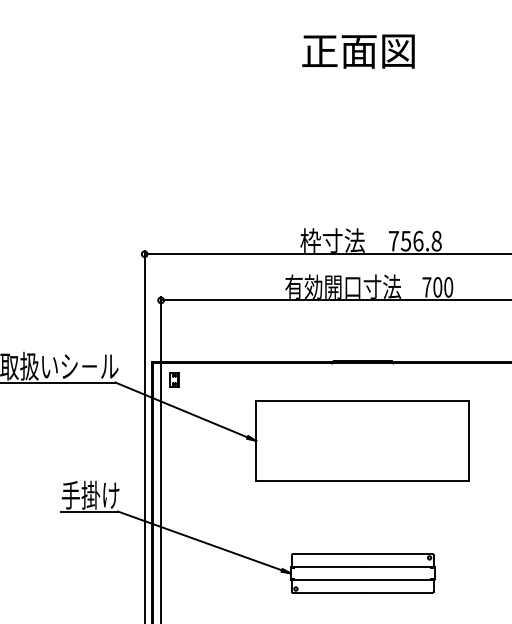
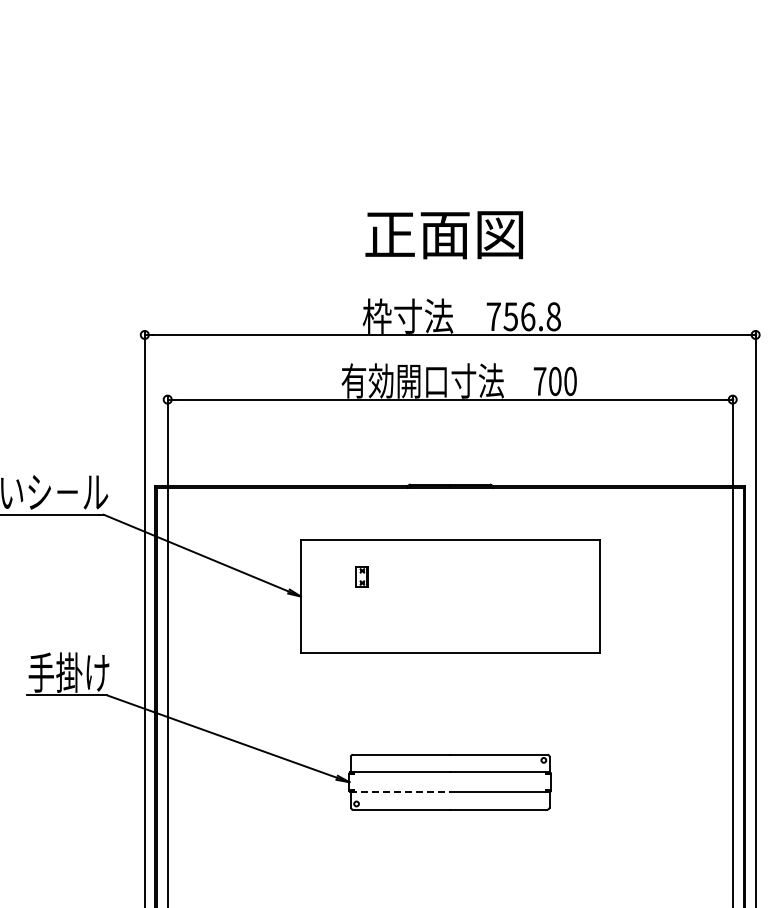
text: (357, 51) -> (443, 235), moved
part: (173, 379) -> (361, 576), moved
line: (327, 580) -> (400, 791), solid -> dashed

